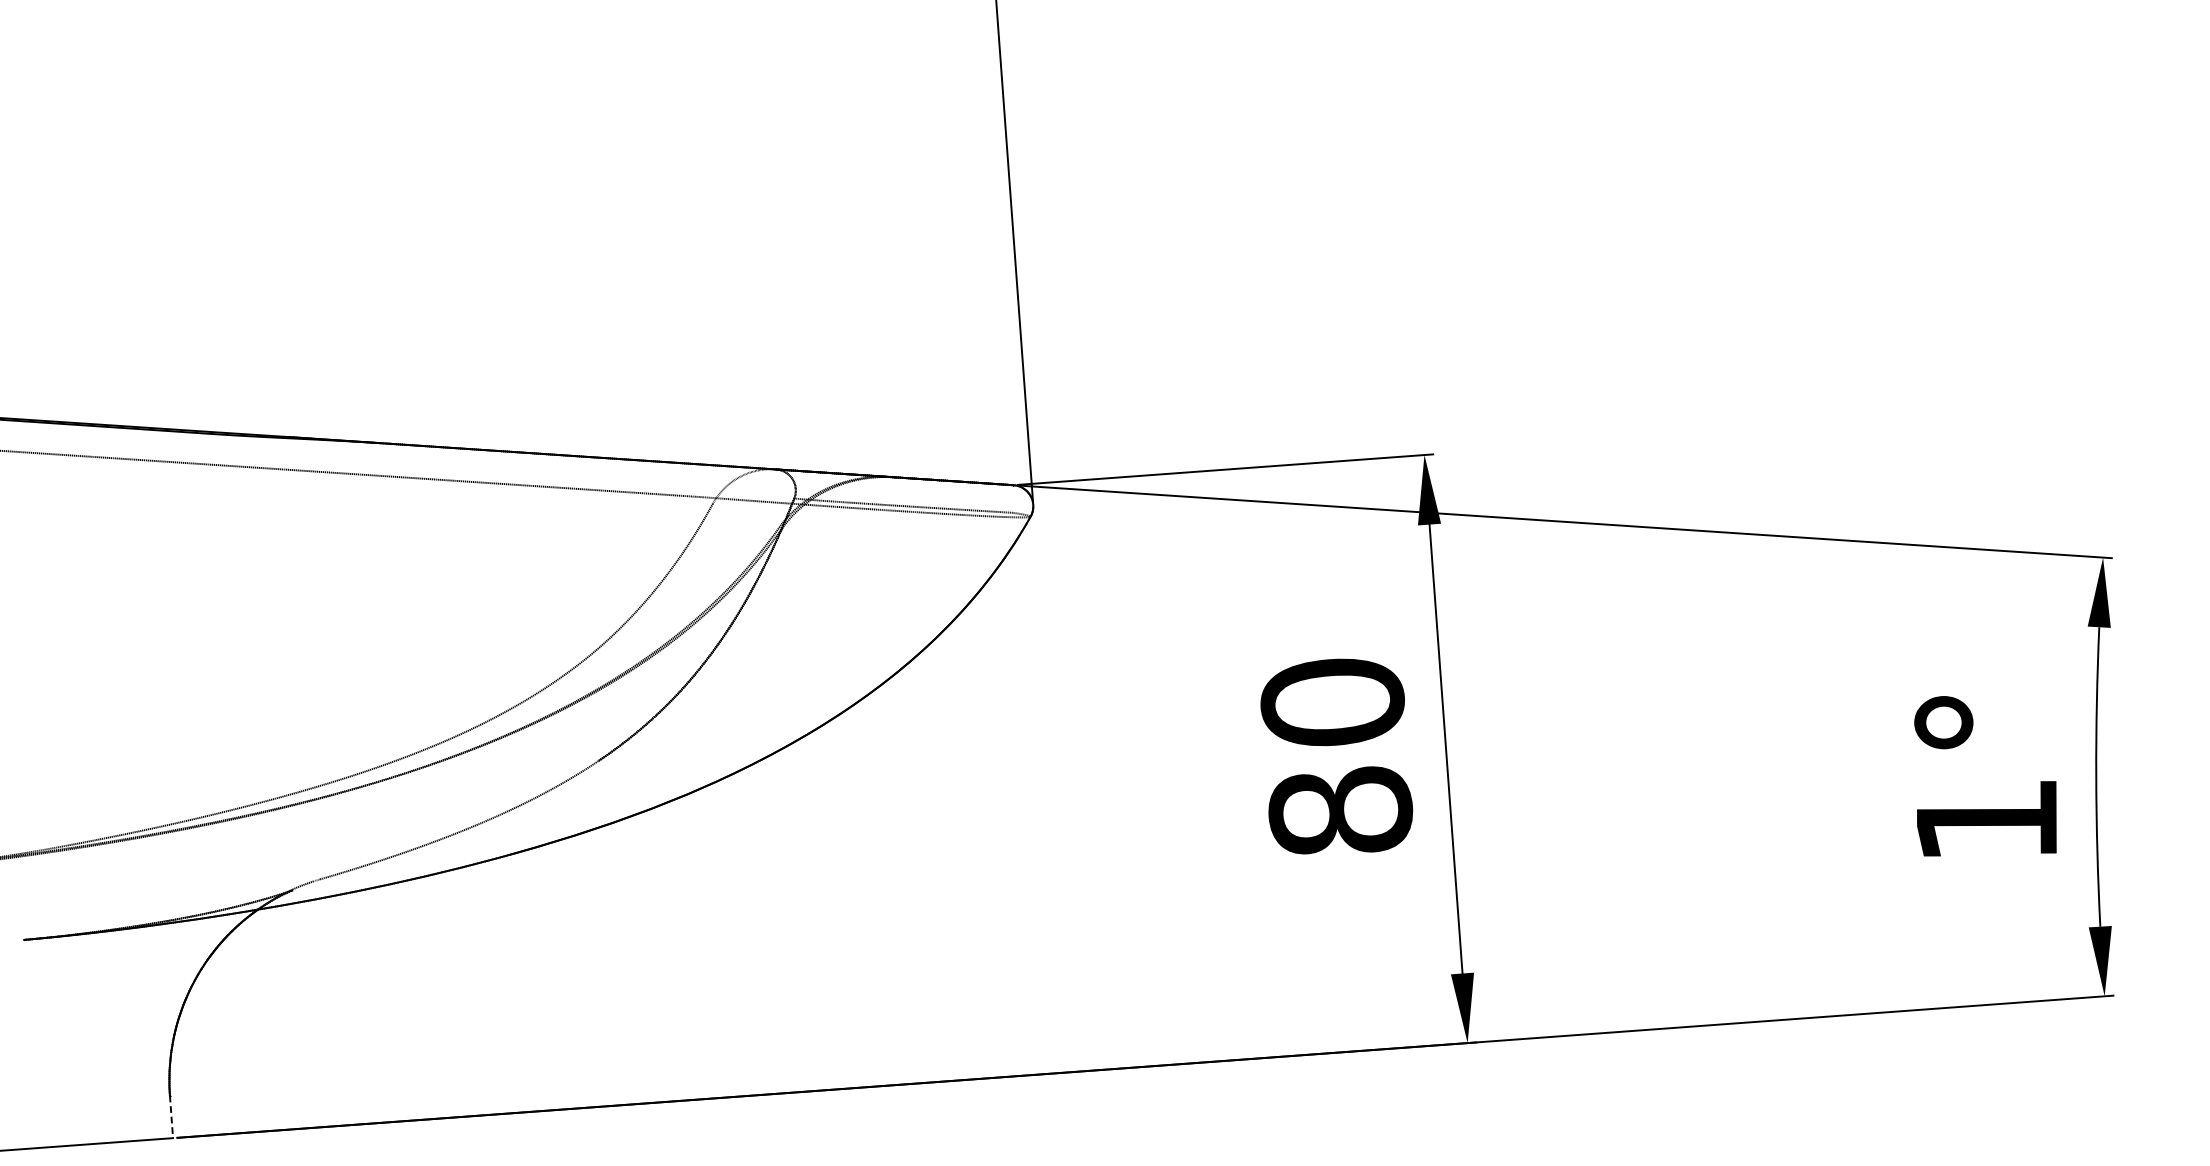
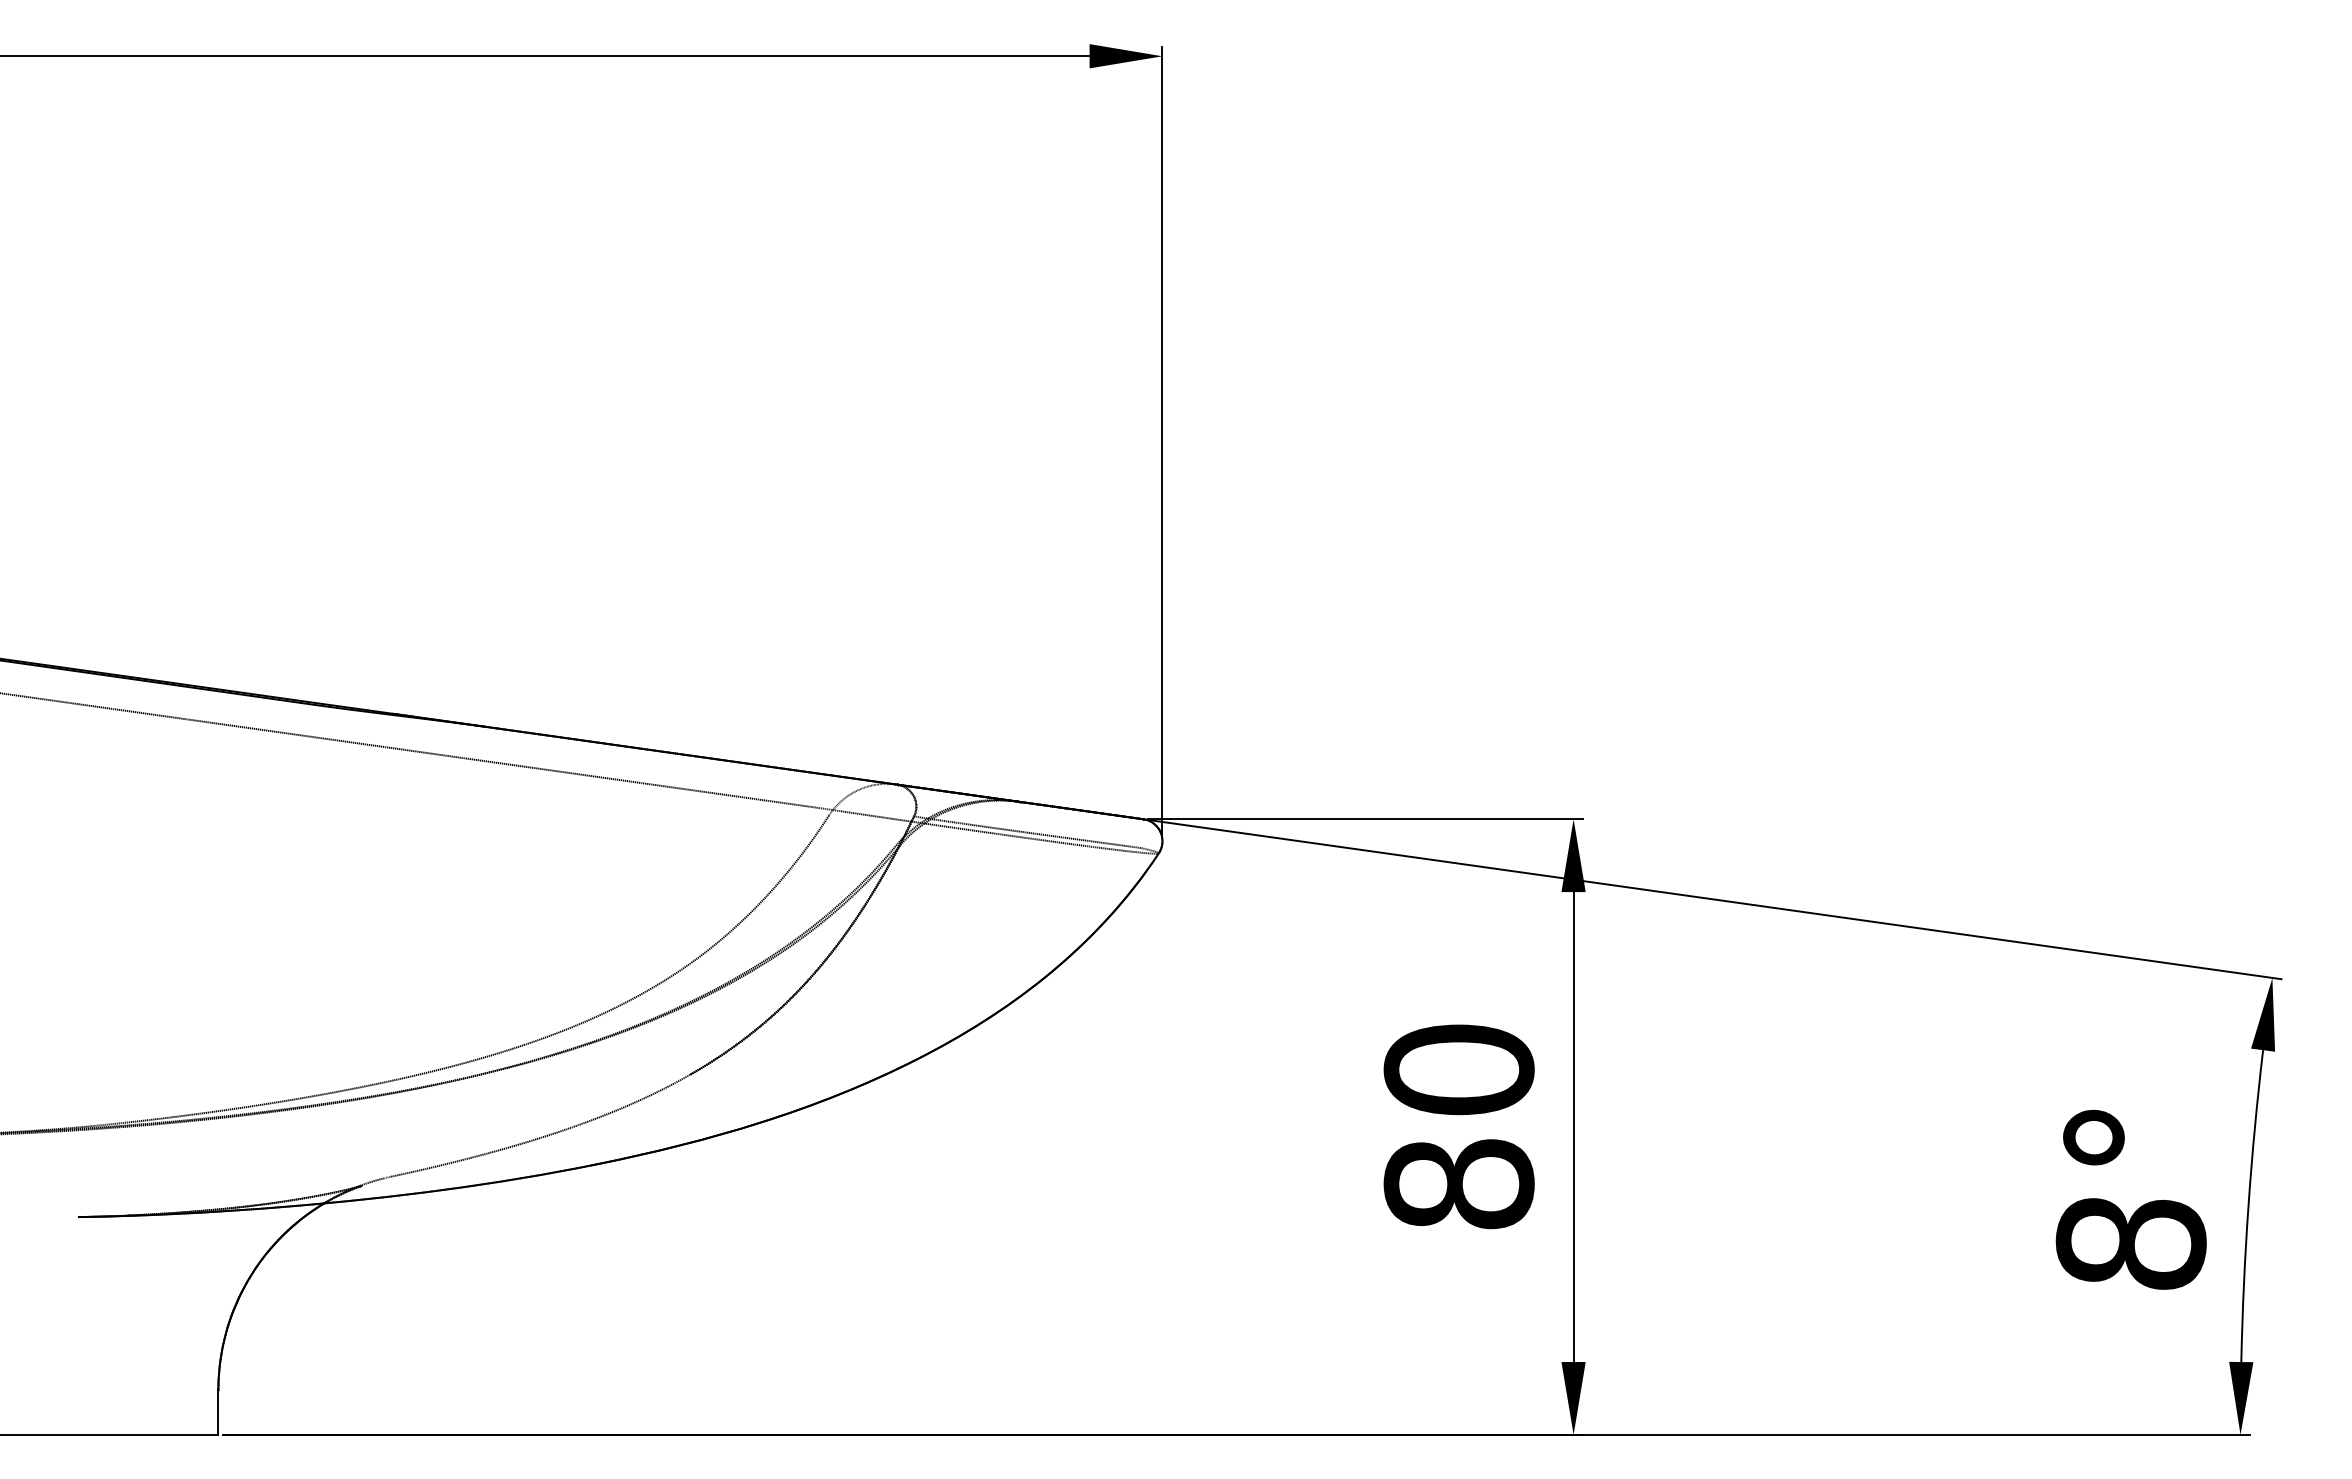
text: (1986, 821) -> (2130, 1243), 1° -> 8°
line: (171, 1117) -> (218, 1413), dashed -> solid

